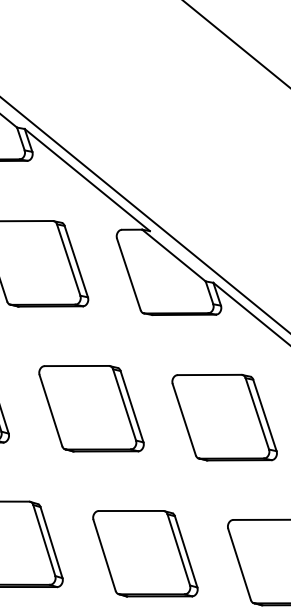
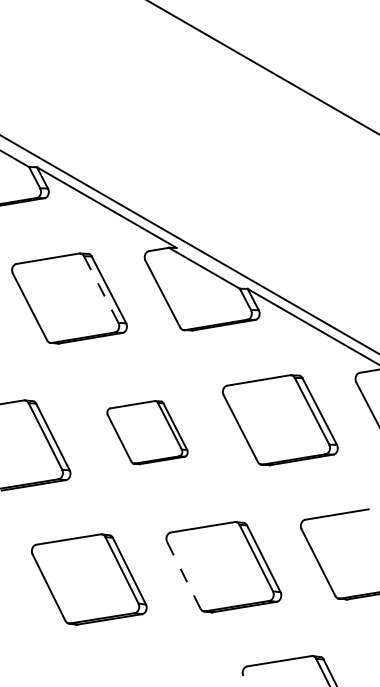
line: (69, 260) -> (101, 289), solid -> dashed
part: (91, 408) -> (147, 432), size x0.7
line: (105, 555) -> (184, 575), solid -> dashed

